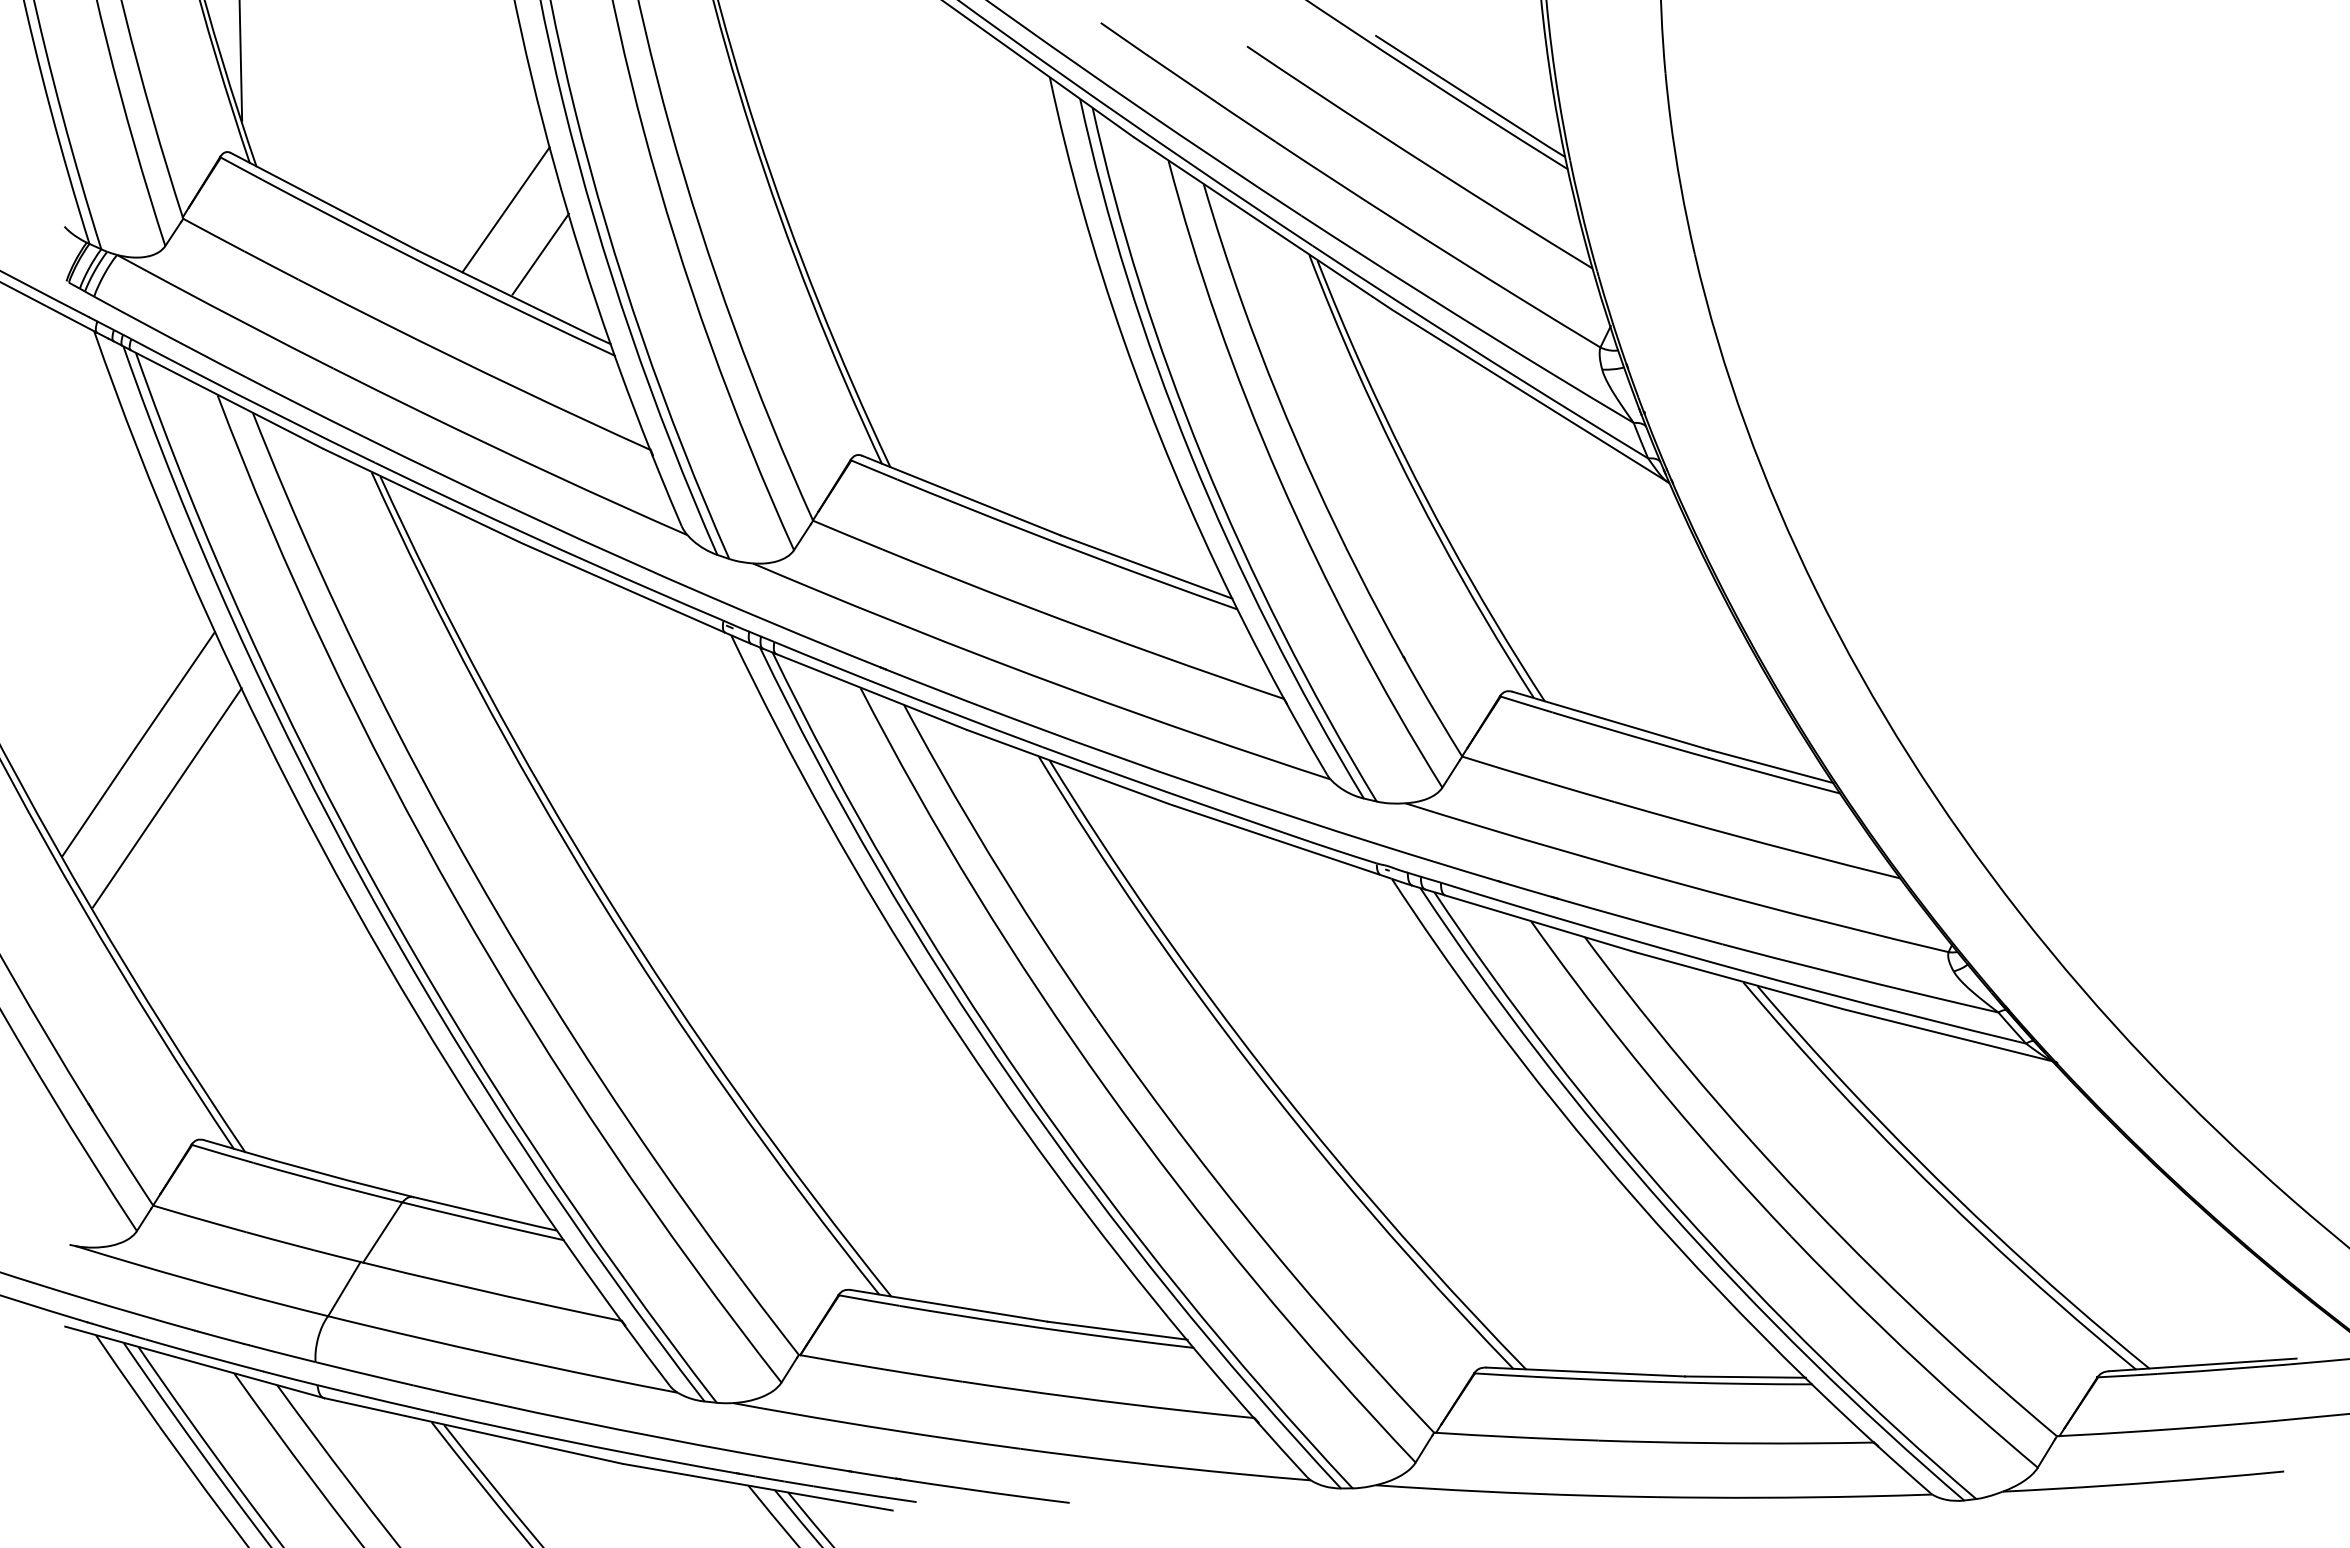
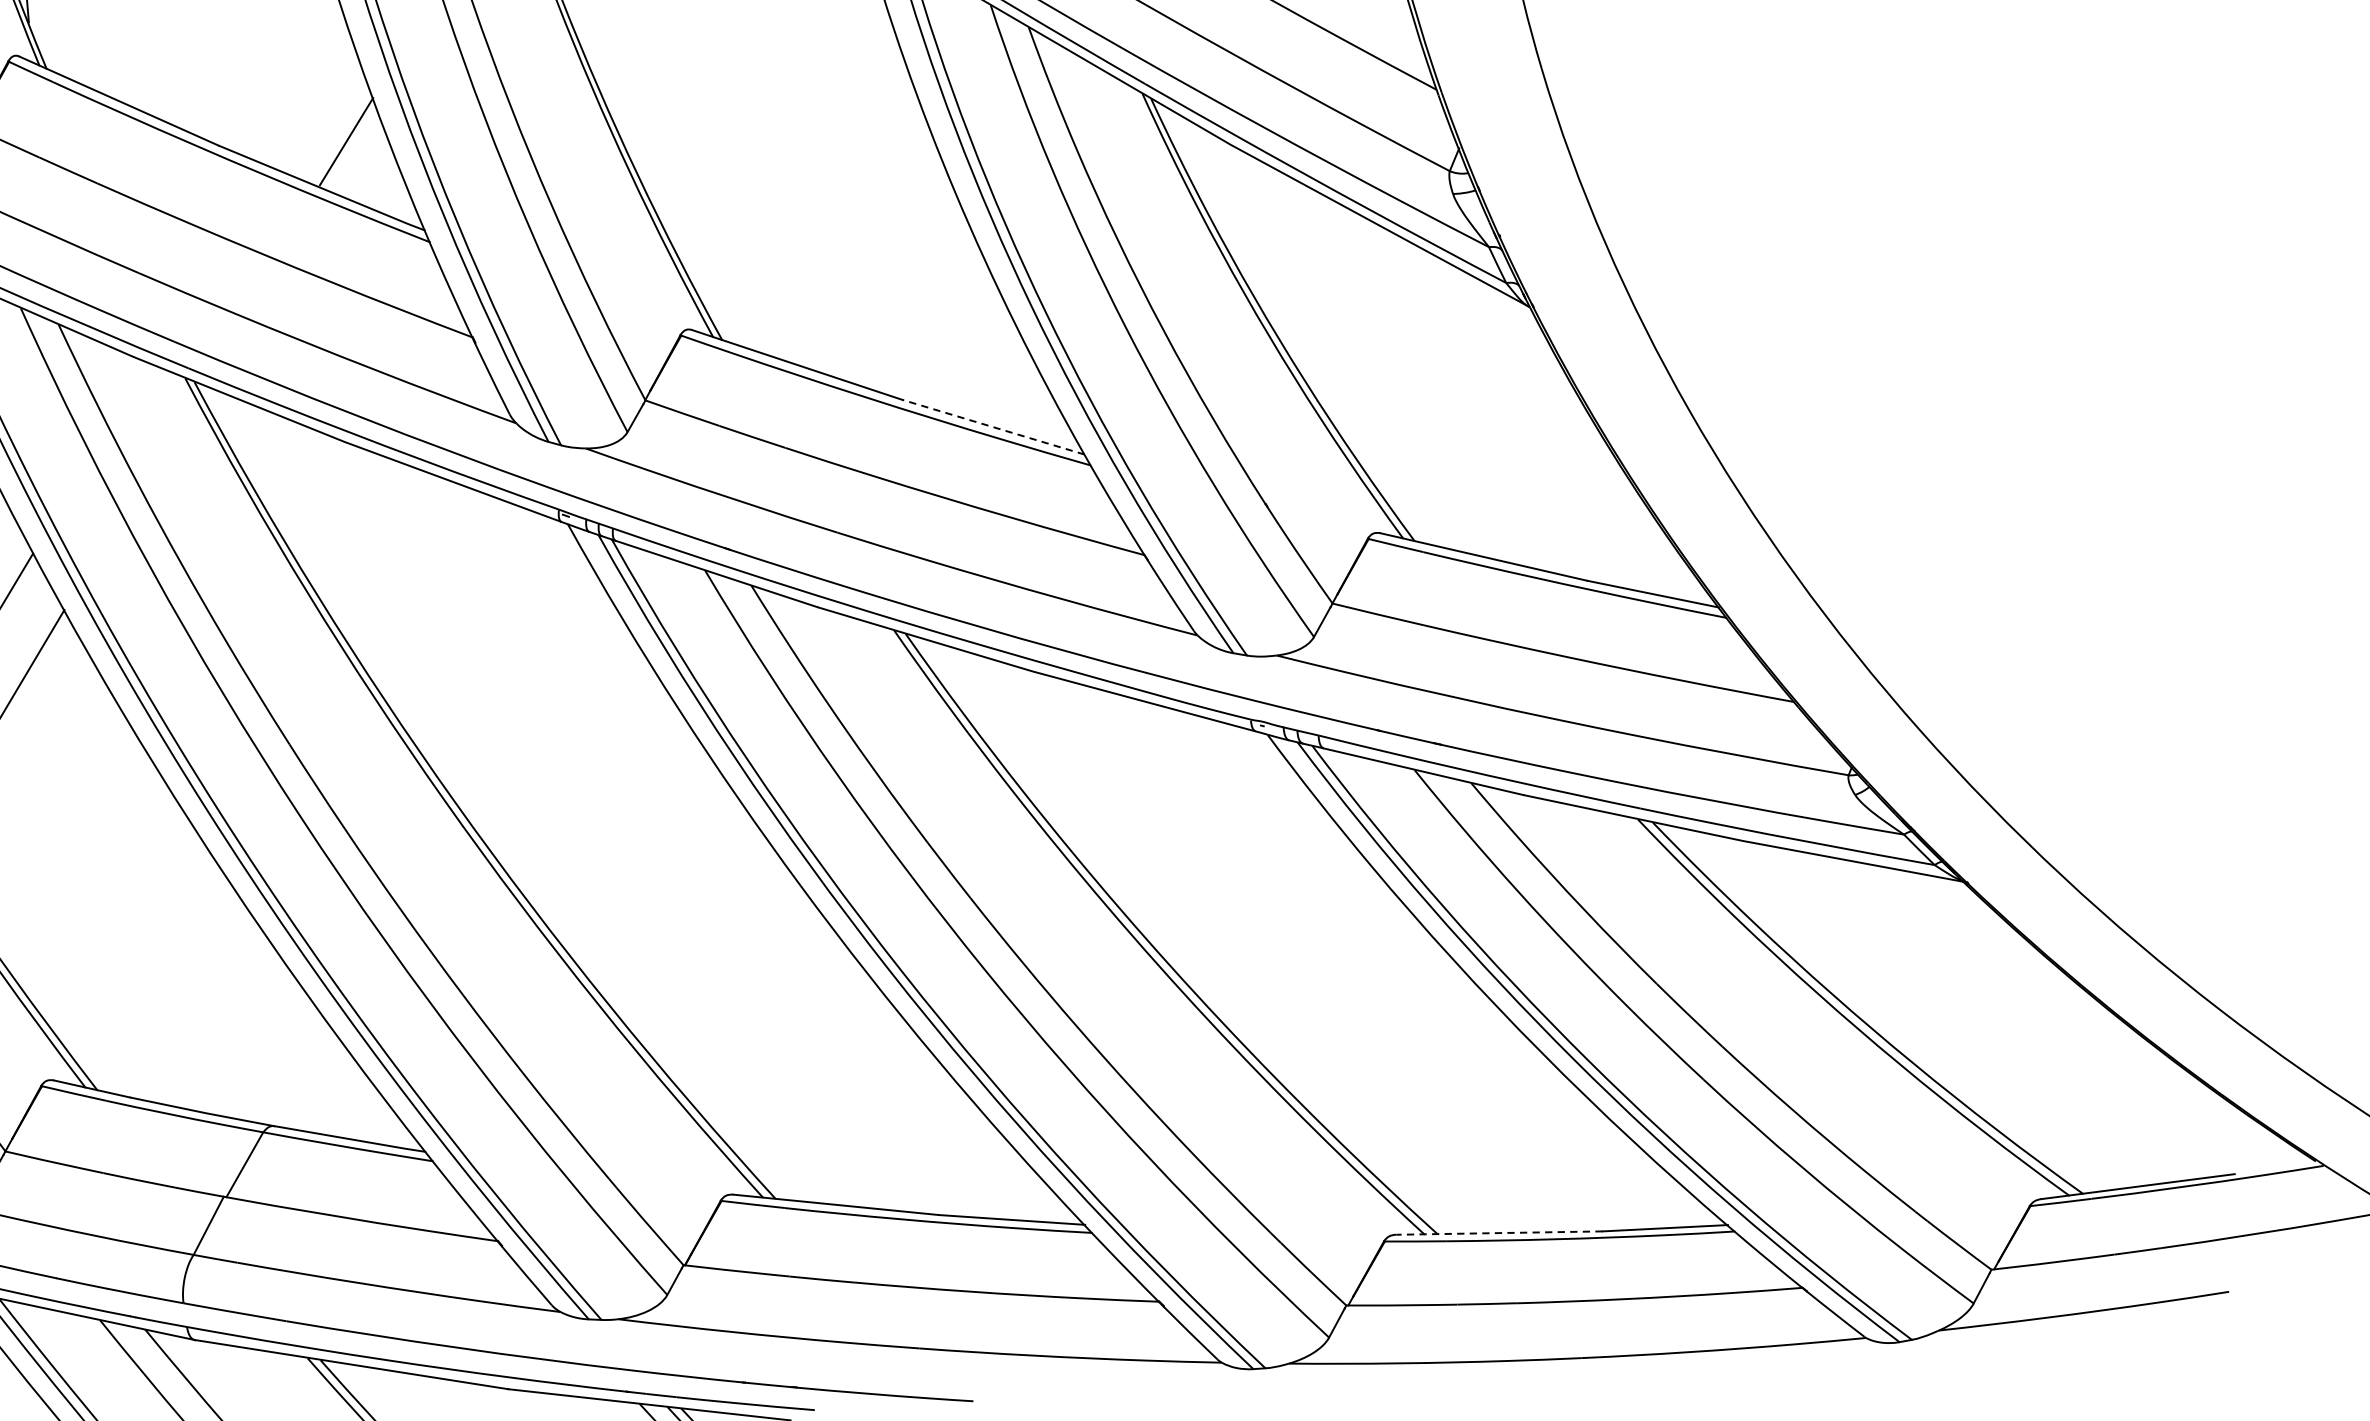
line: (505, 209) -> (307, 97), removed
line: (1146, 567) -> (993, 427), solid -> dashed
line: (1585, 1372) -> (1499, 1233), solid -> dashed

